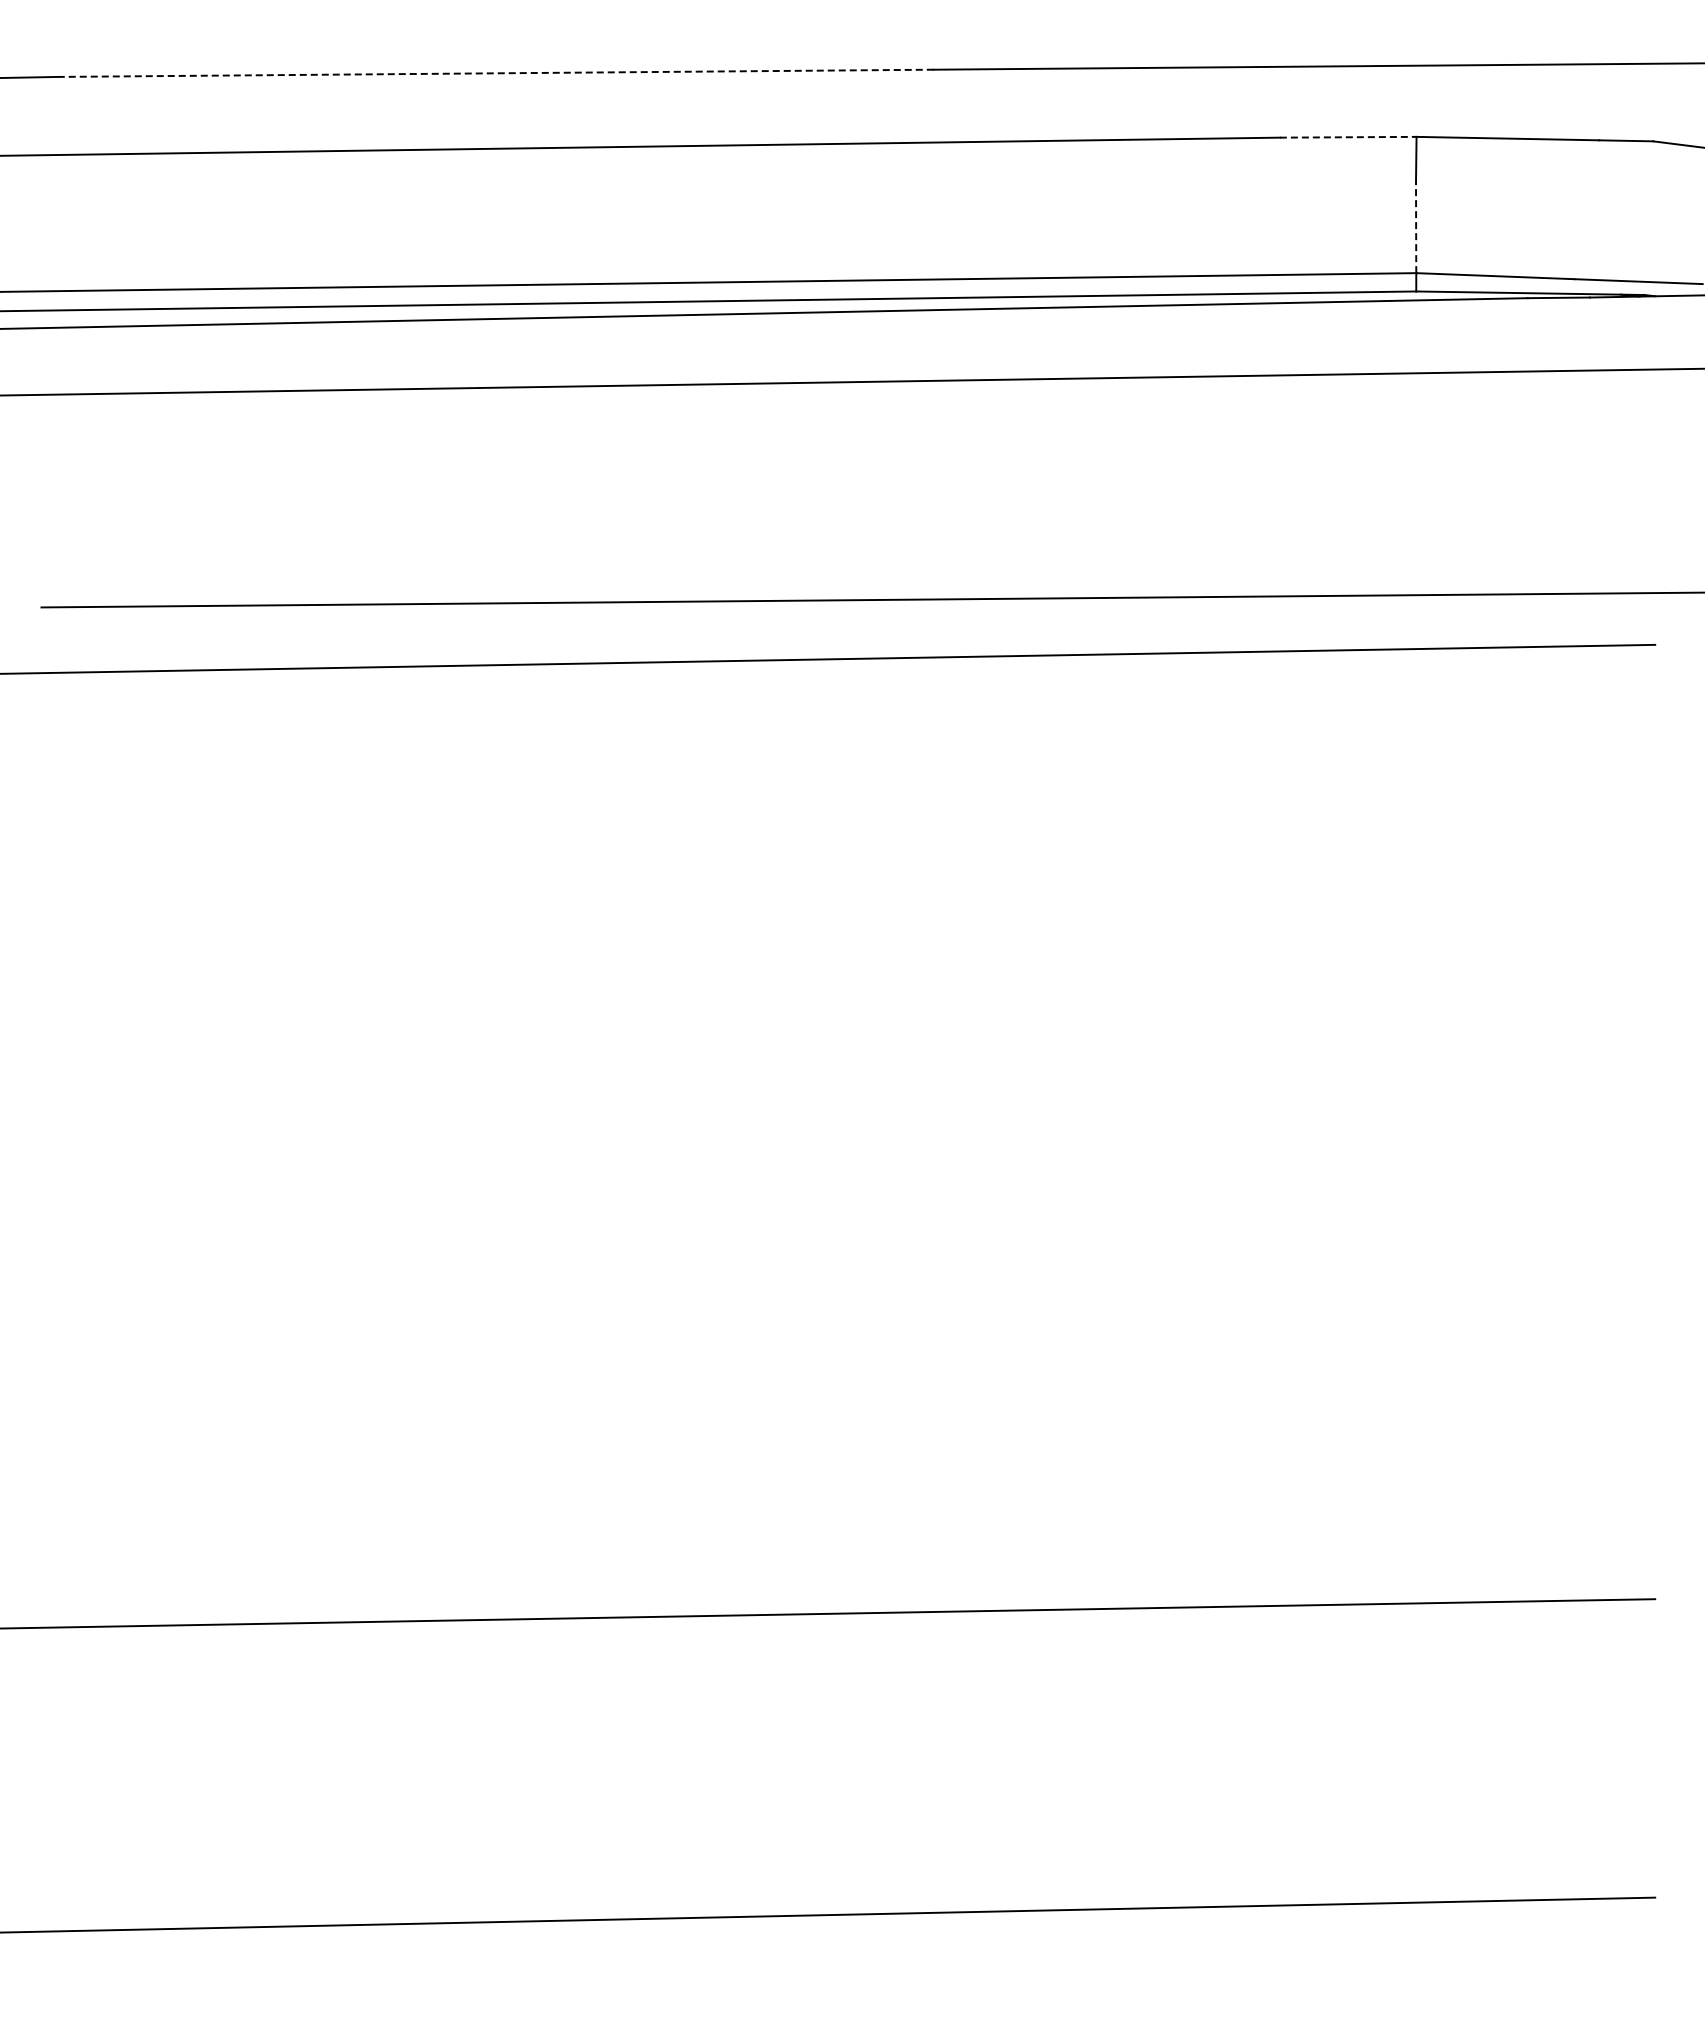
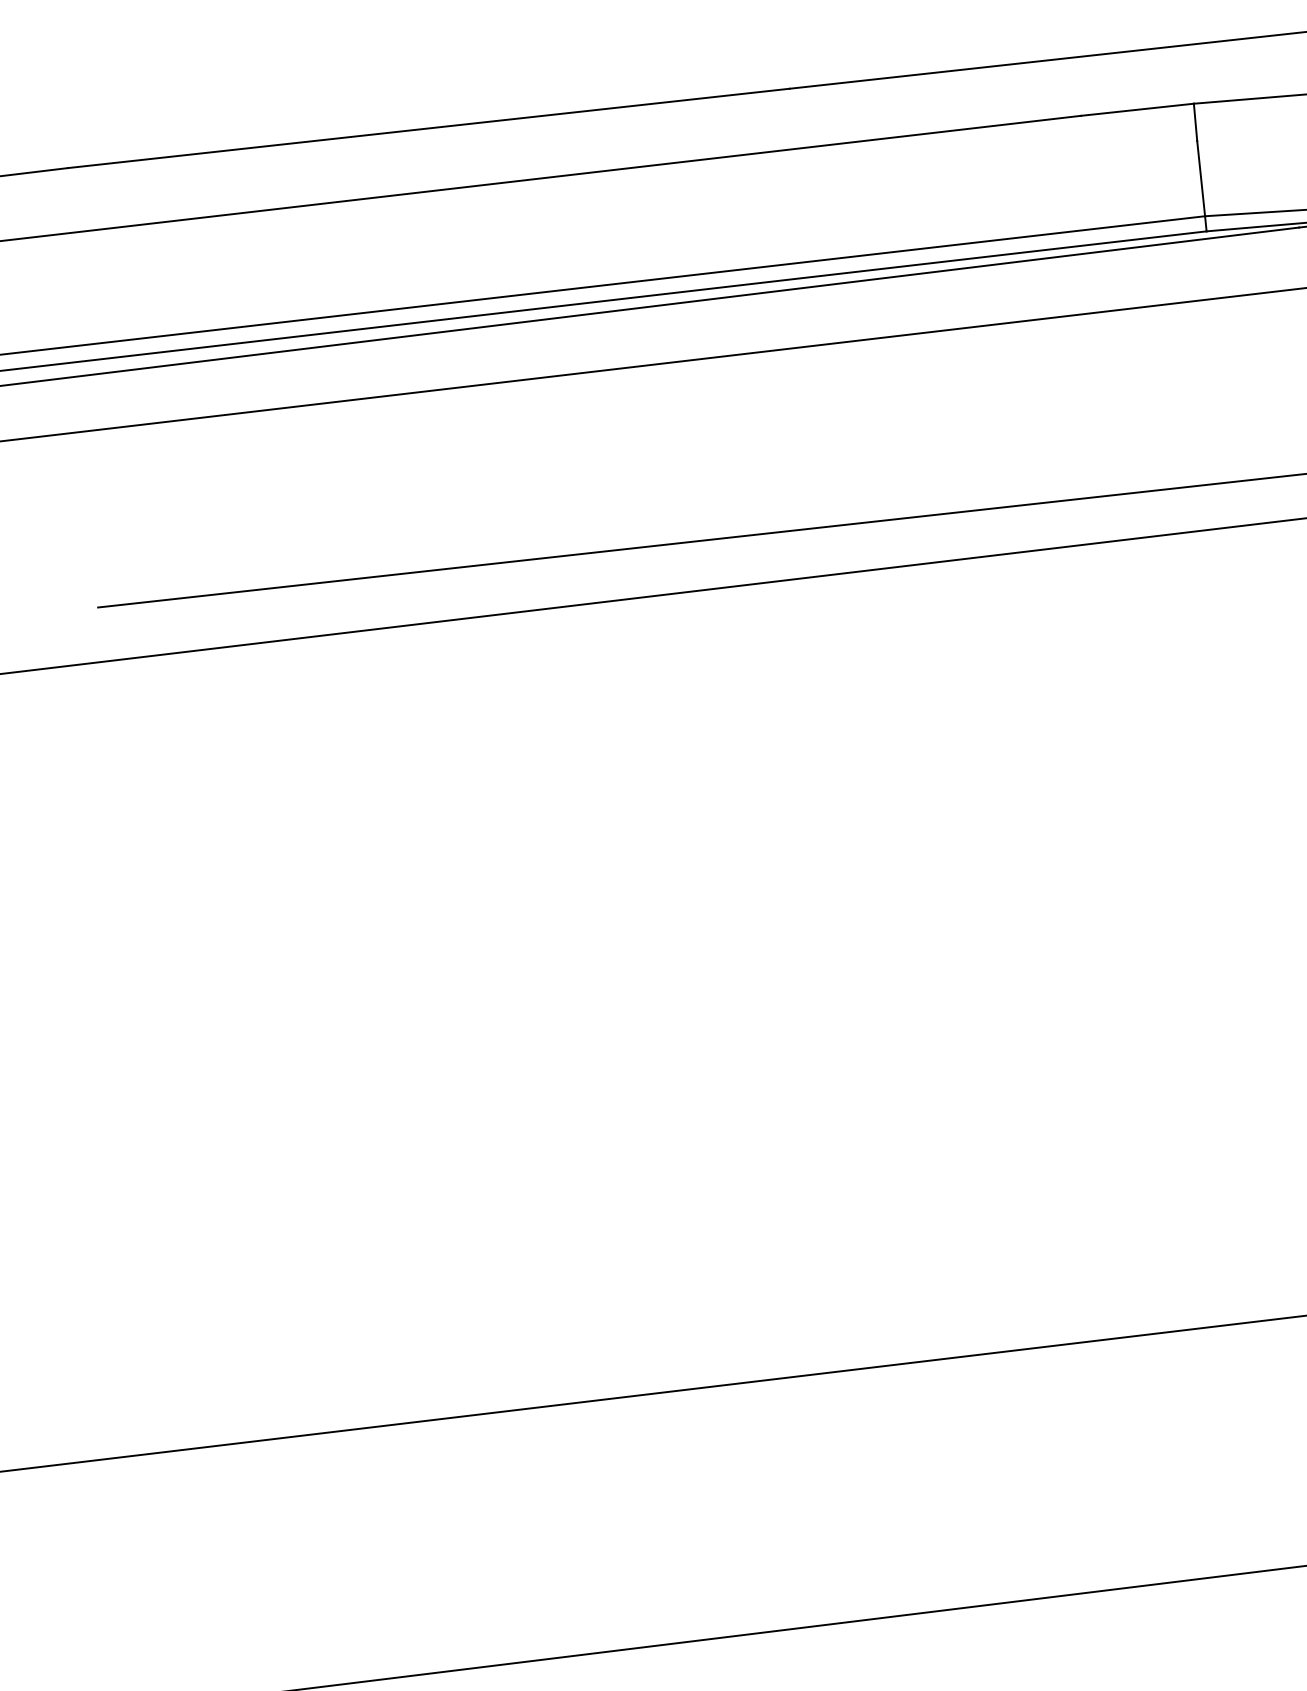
line: (495, 73) -> (428, 128), dashed -> solid
line: (1348, 137) -> (1137, 109), dashed -> solid
line: (1416, 227) -> (1201, 178), dashed -> solid

